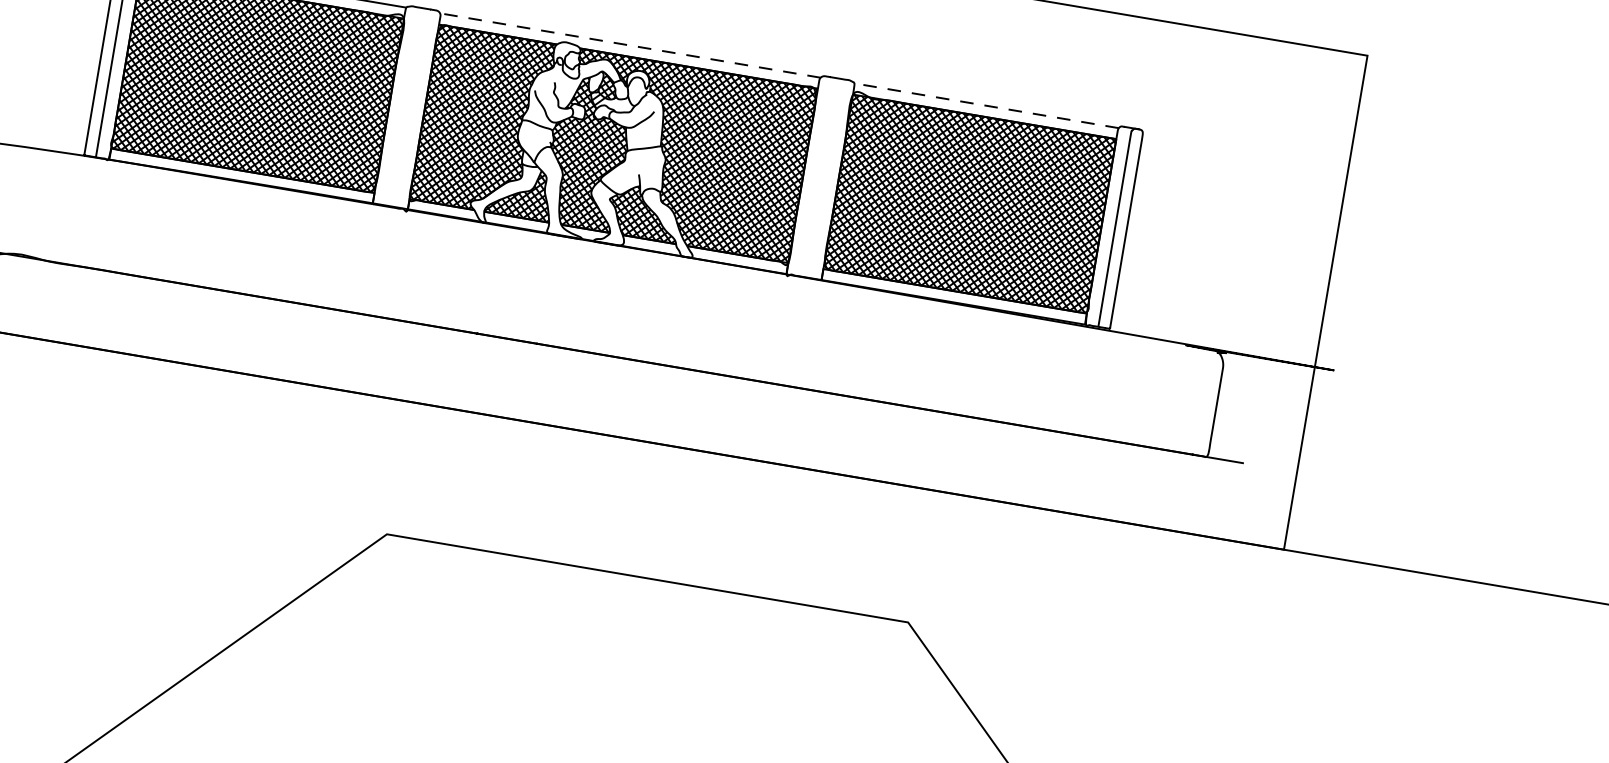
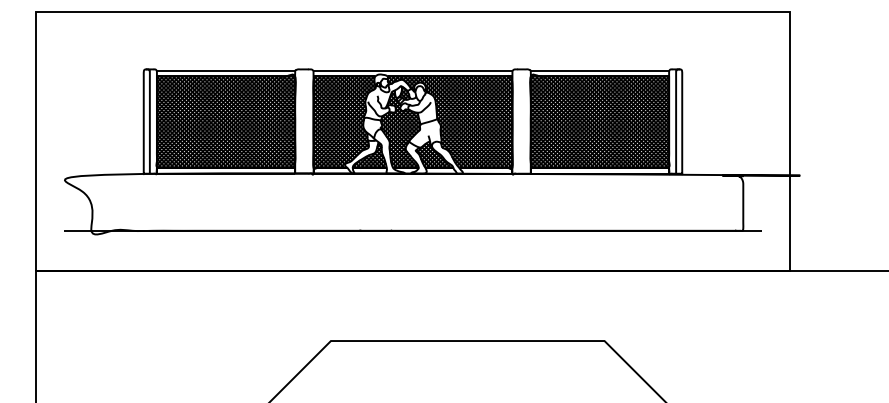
line: (629, 45) -> (412, 70), dashed -> solid
line: (985, 105) -> (599, 70), dashed -> solid

